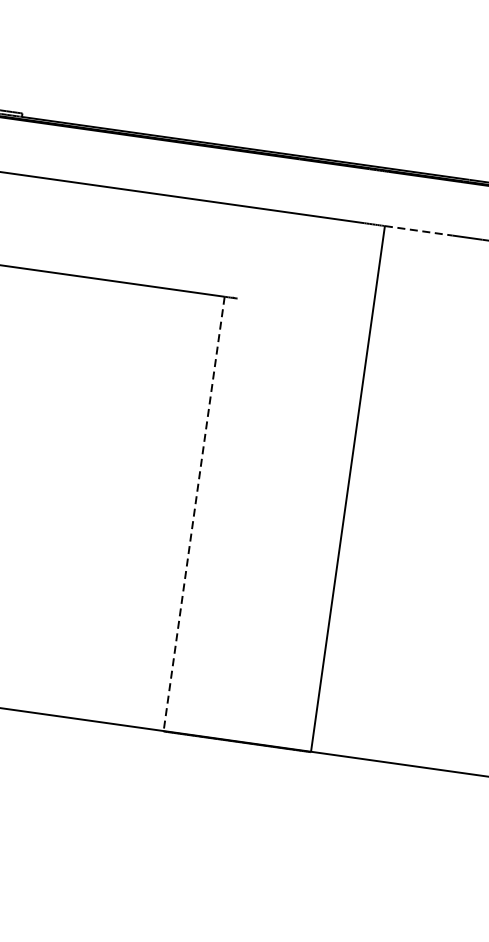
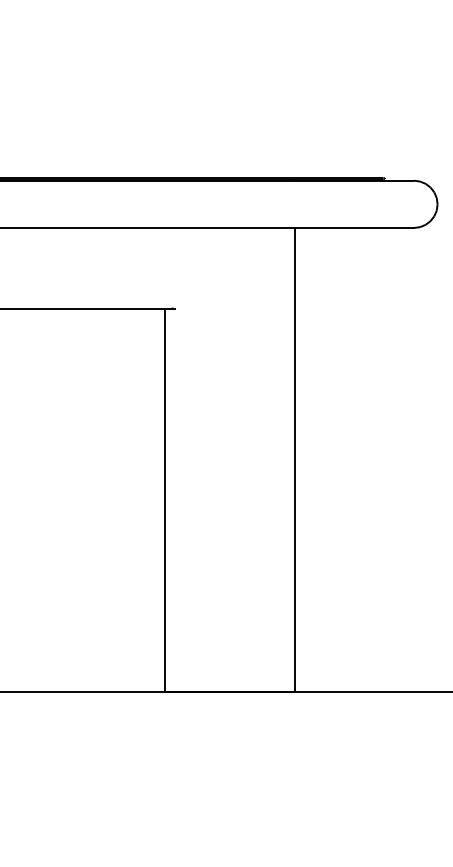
line: (418, 231) -> (324, 228), dashed -> solid
line: (193, 514) -> (164, 500), dashed -> solid

